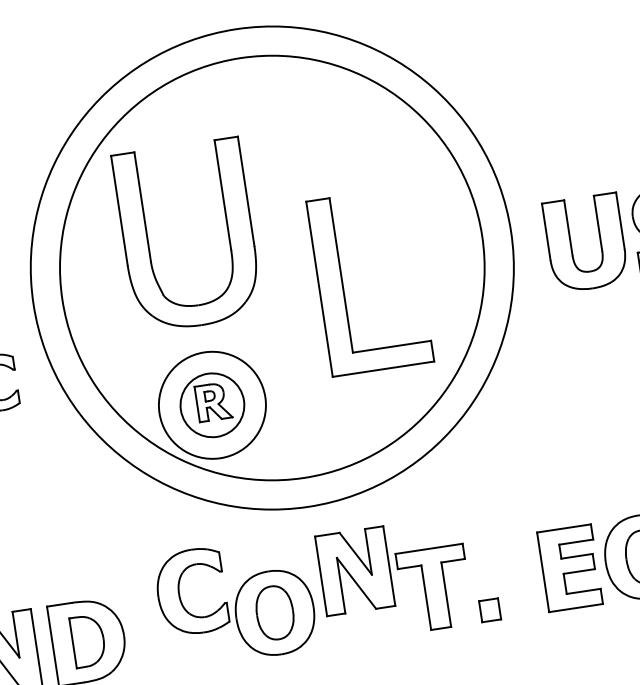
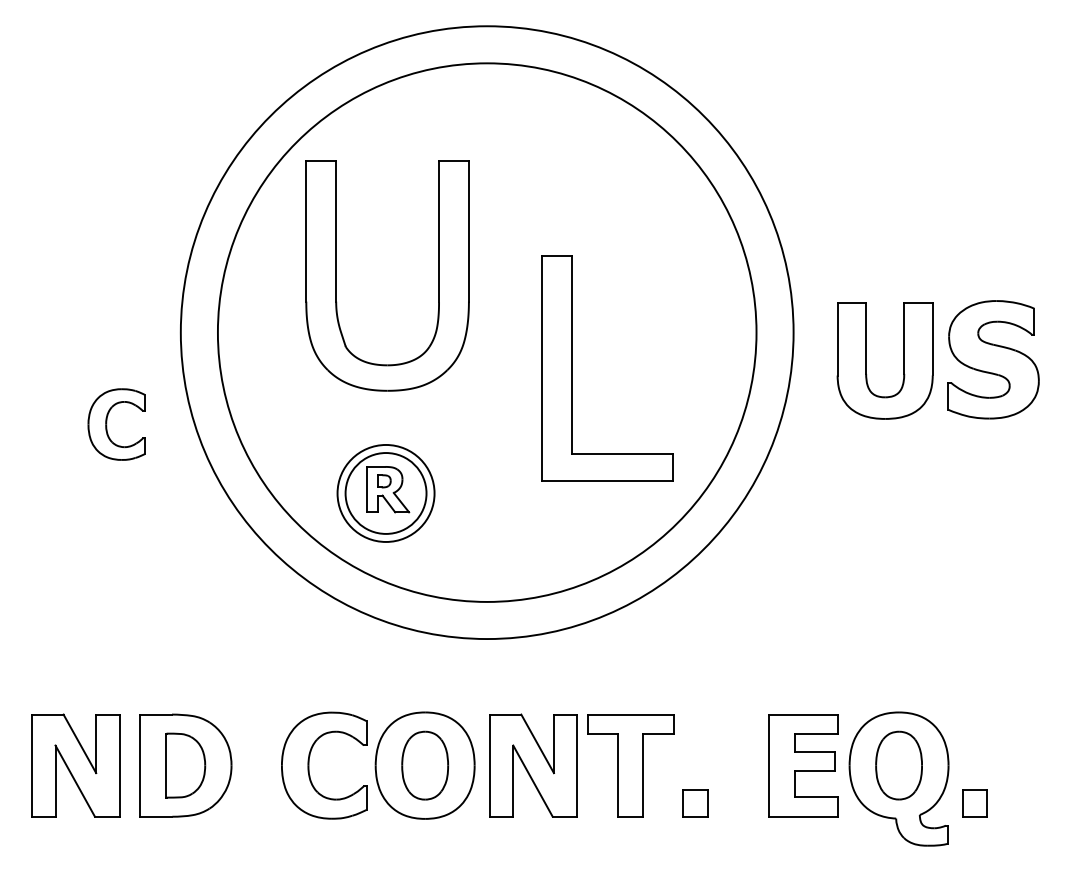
circle: (211, 404) -> (385, 492), size x0.71
part: (355, 571) -> (533, 765), moved
part: (179, 593) -> (309, 765), moved

